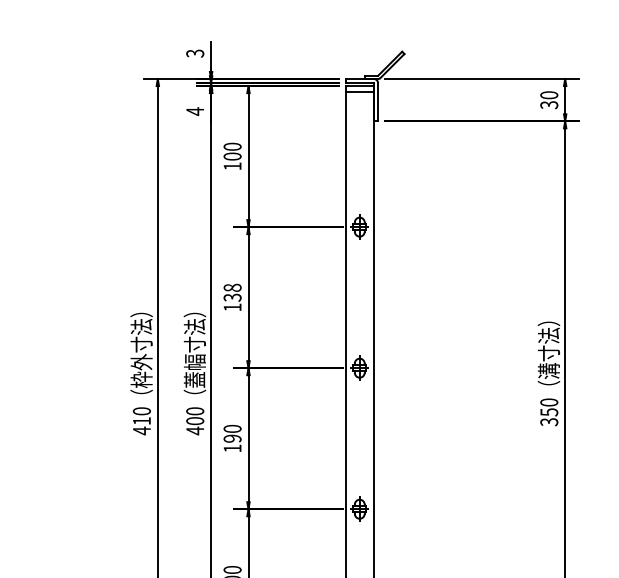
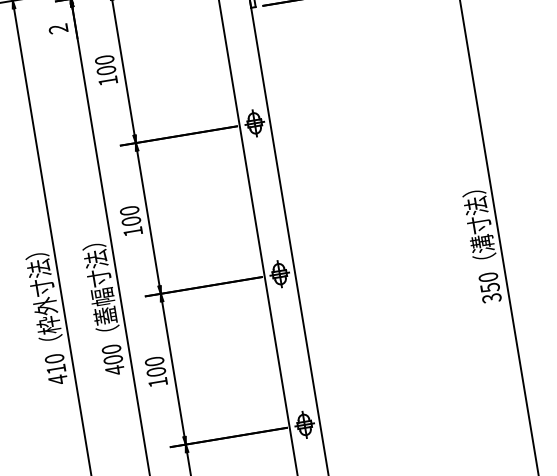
text: (194, 111) -> (57, 29), 4 -> 2
text: (232, 292) -> (130, 215), 138 -> 100
text: (232, 438) -> (156, 371), 190 -> 100

